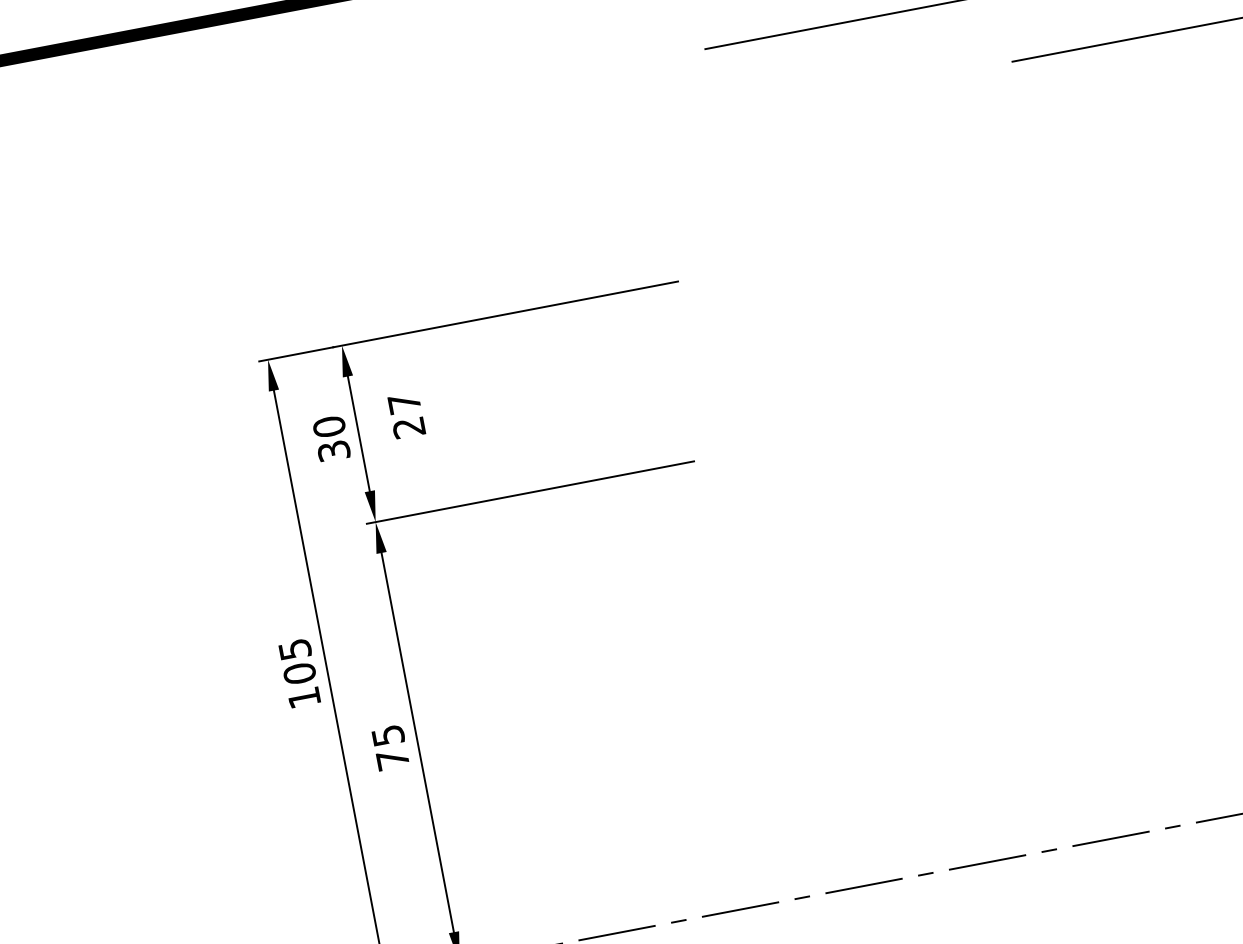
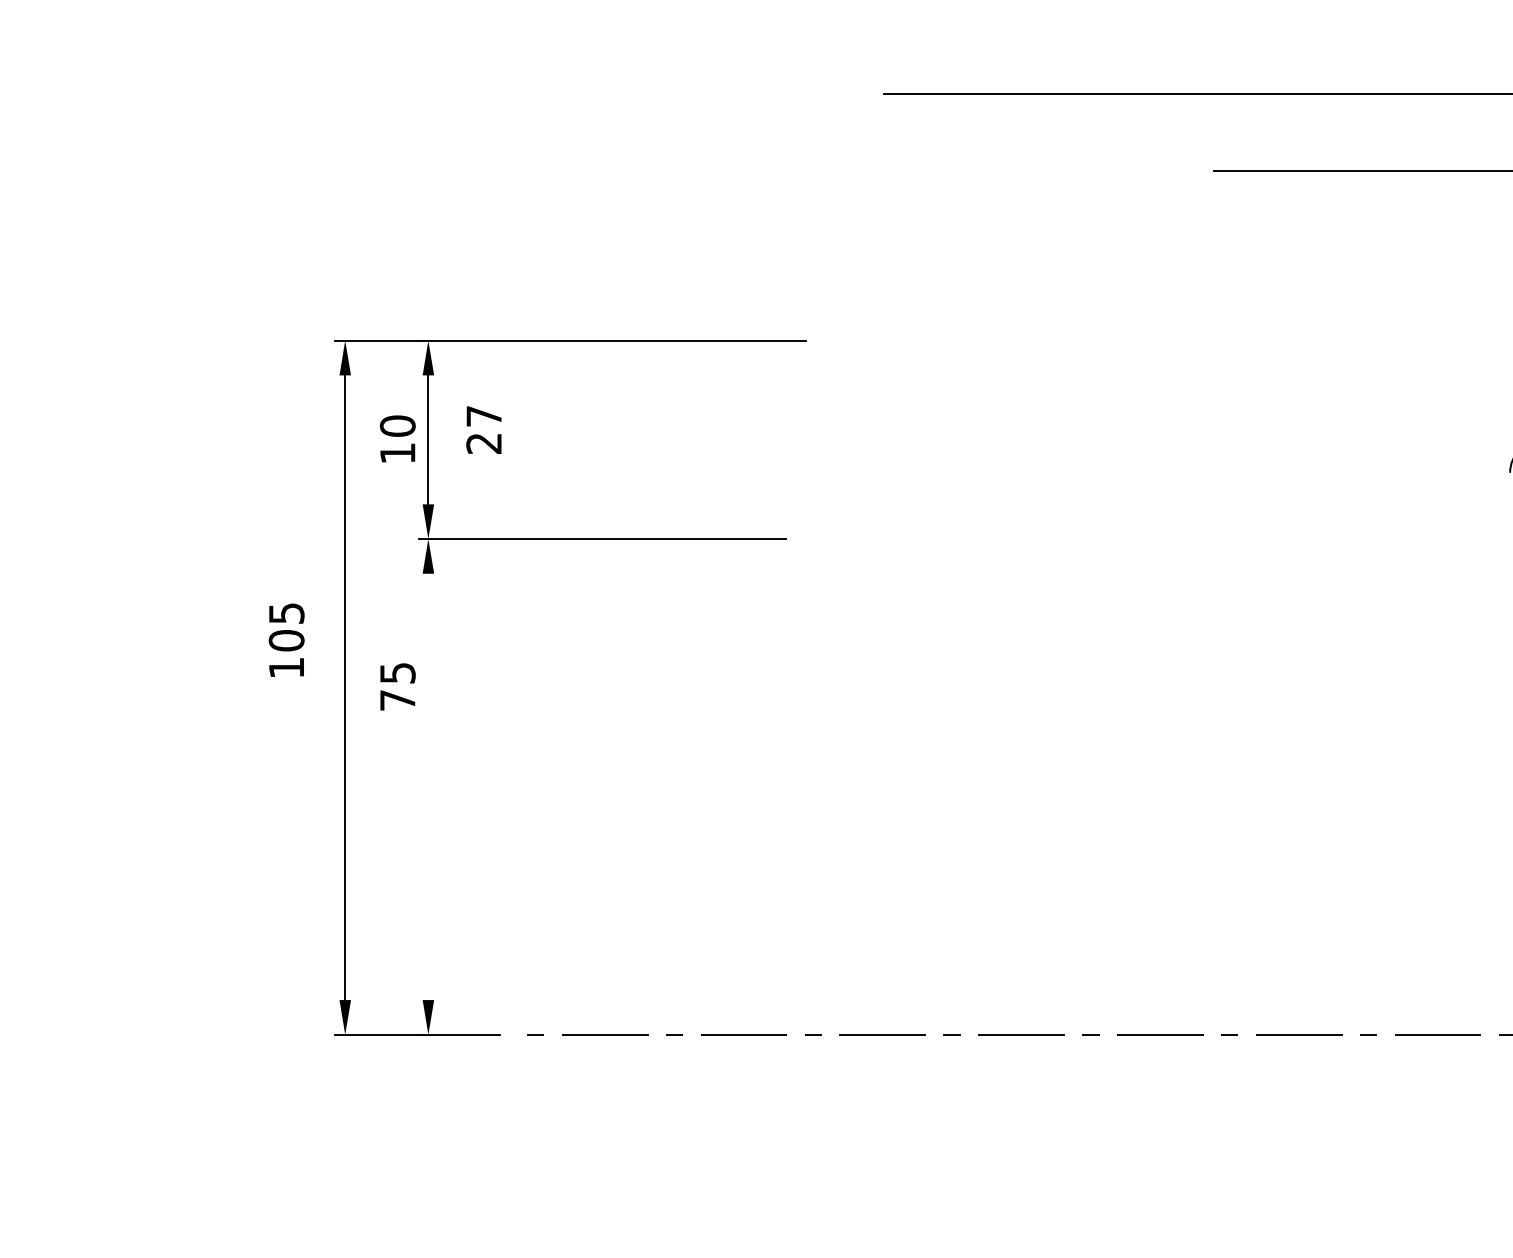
text: (333, 451) -> (397, 453), 30 -> 10
text: (299, 672) -> (286, 639), moved
line: (417, 742) -> (428, 786), removed
text: (390, 747) -> (397, 686), moved

